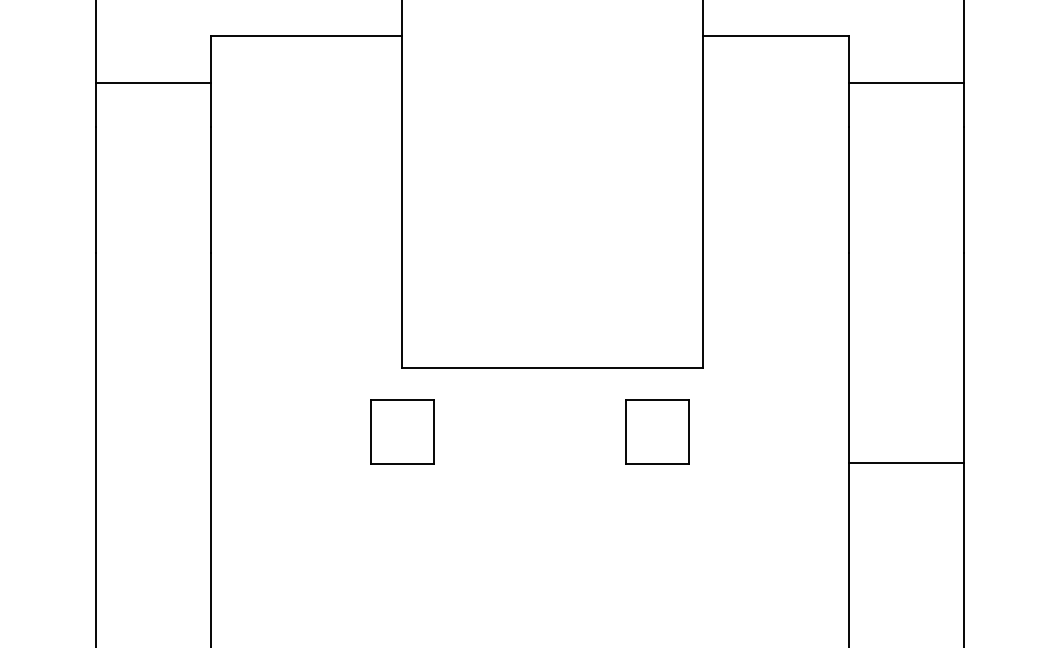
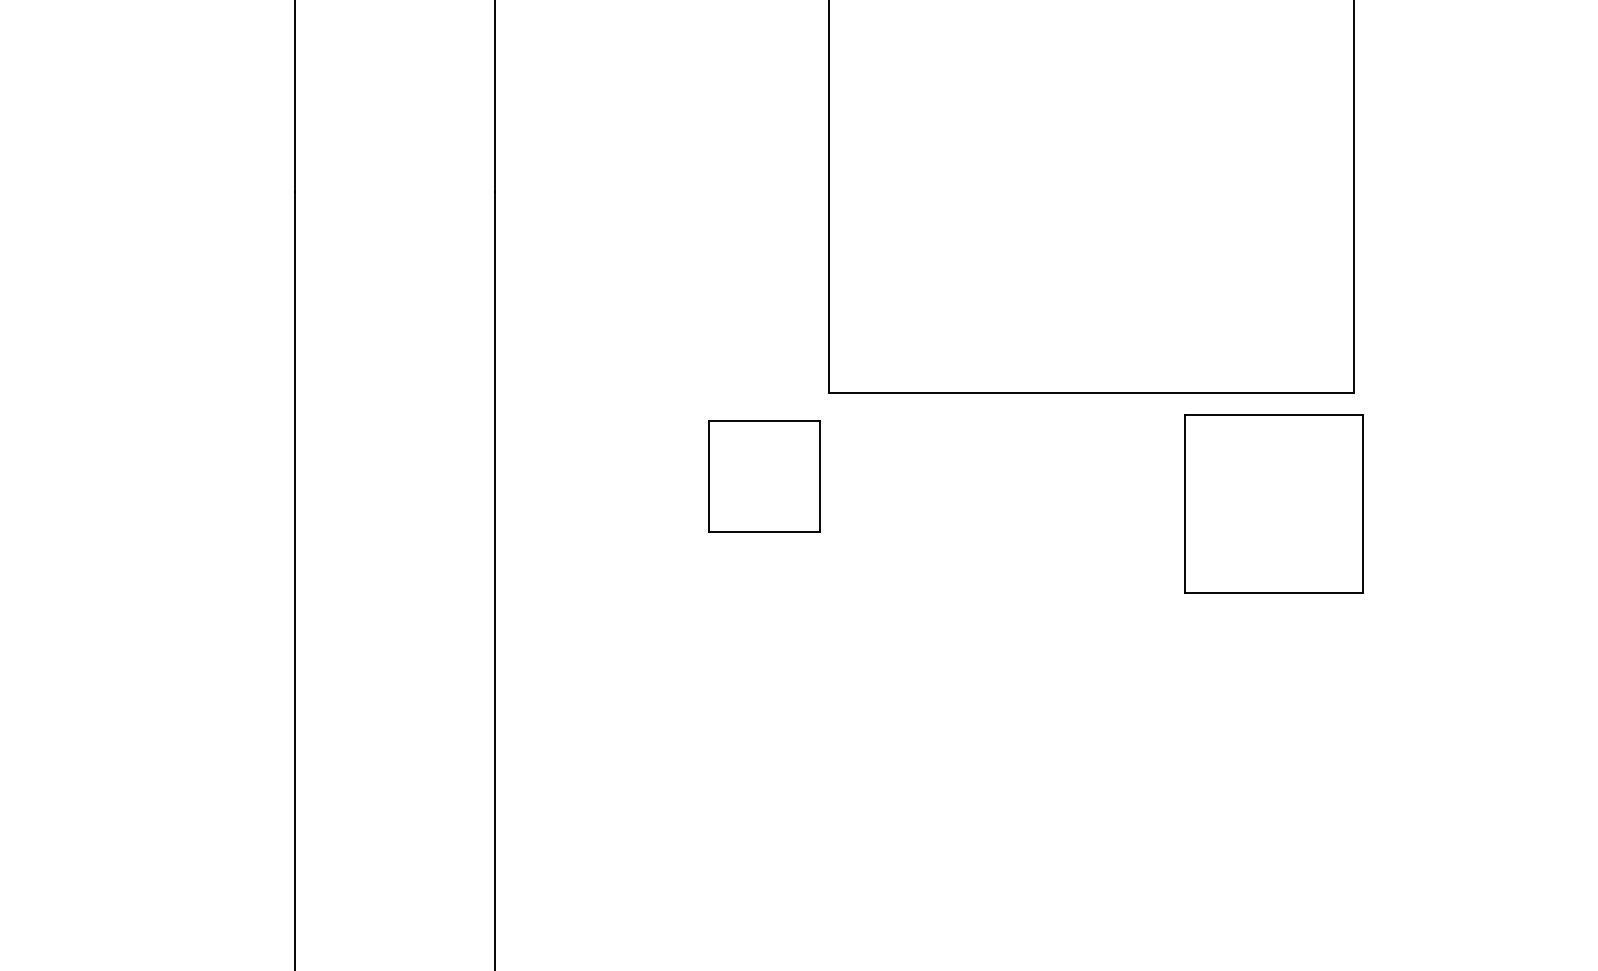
part: (402, 431) -> (764, 475), moved
part: (657, 431) -> (1273, 503), size x1.6

